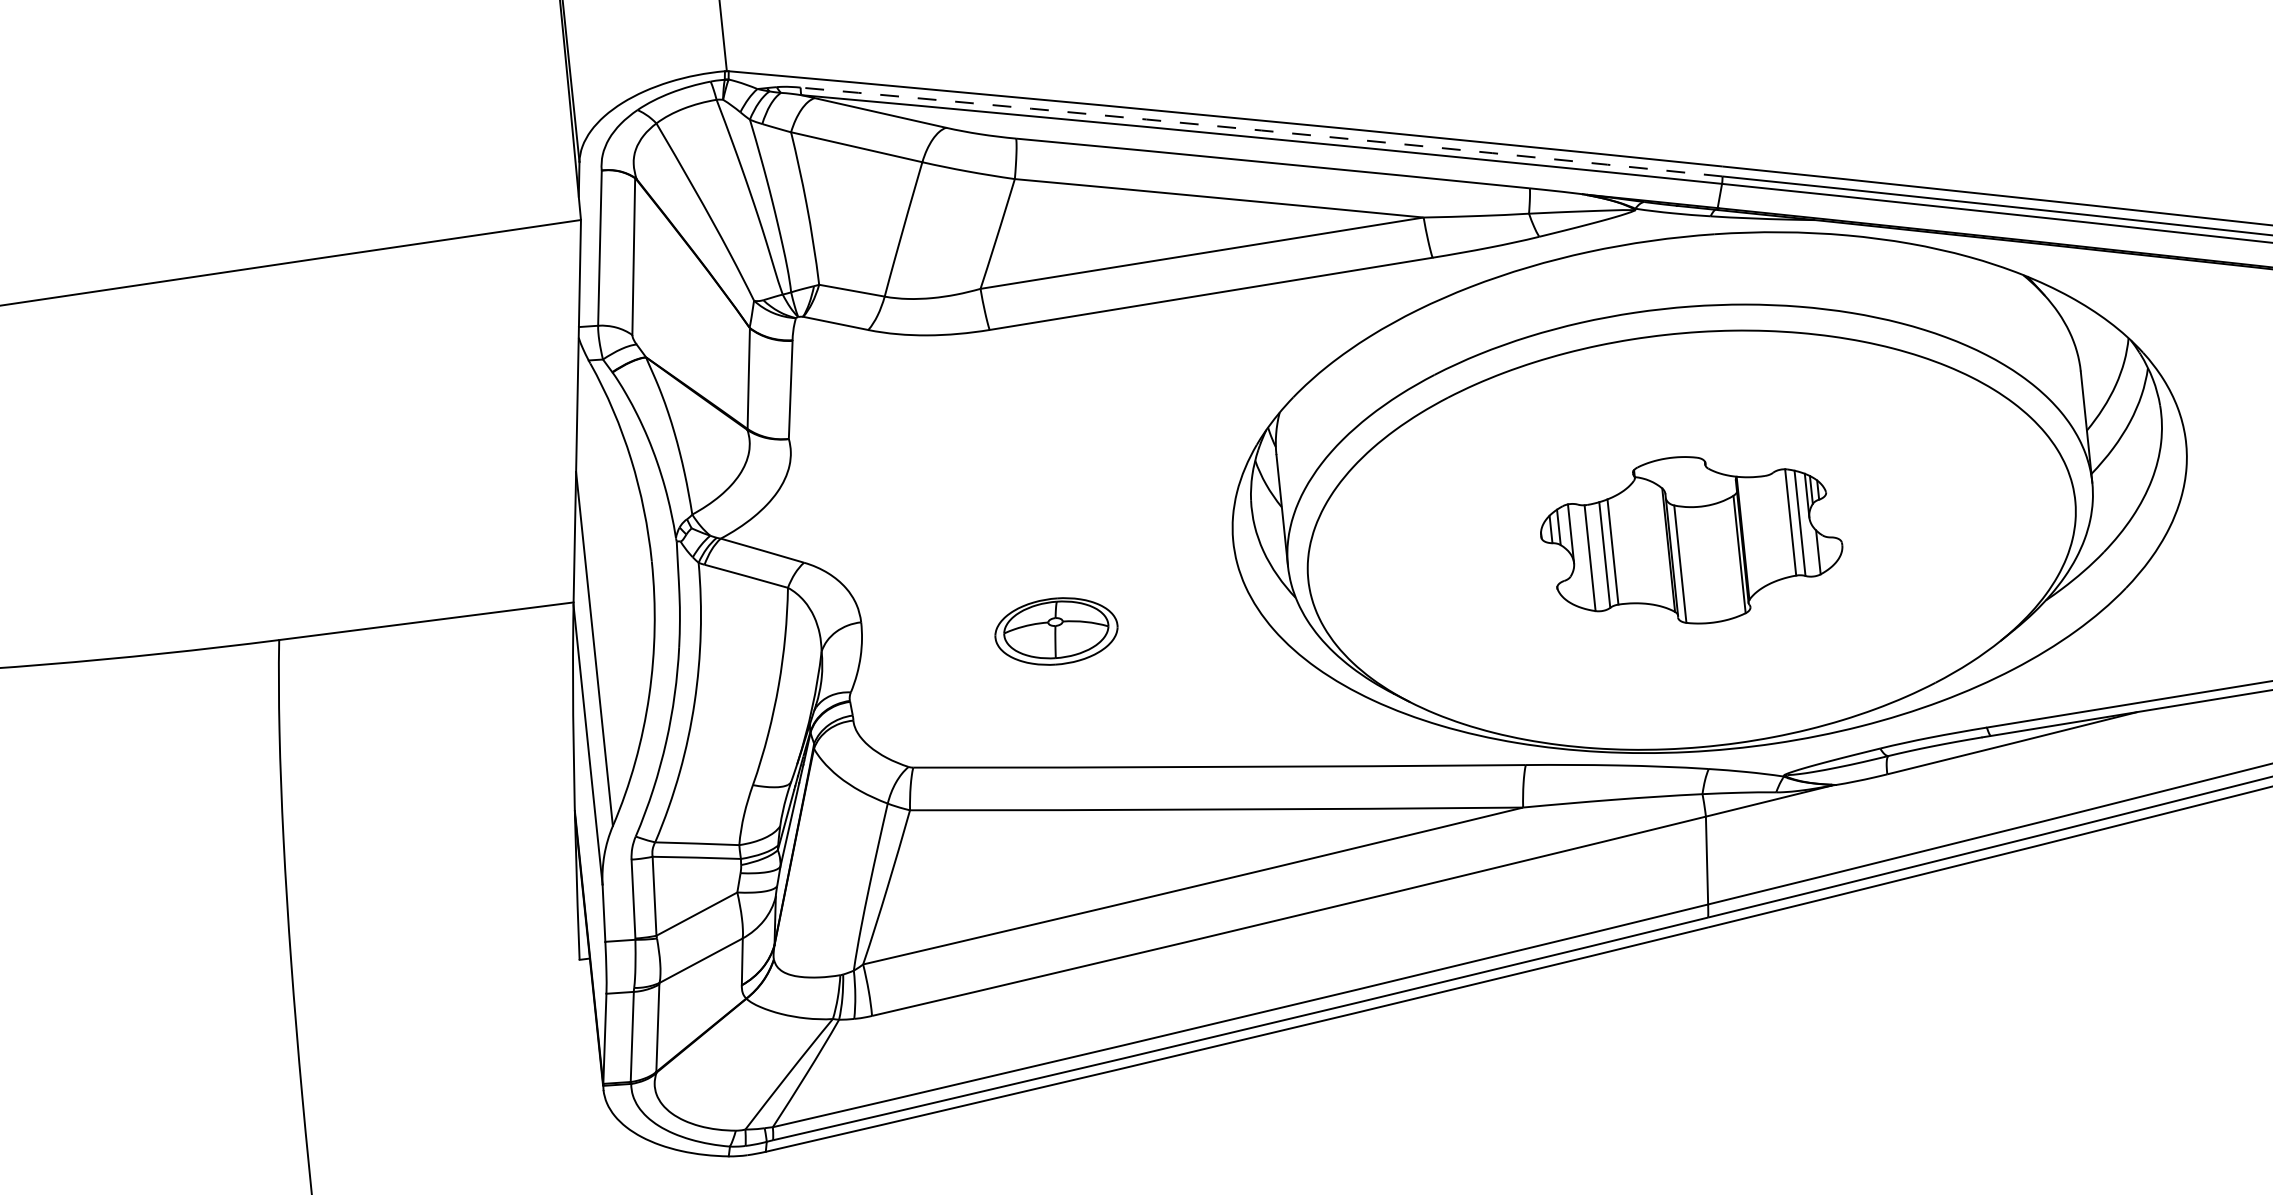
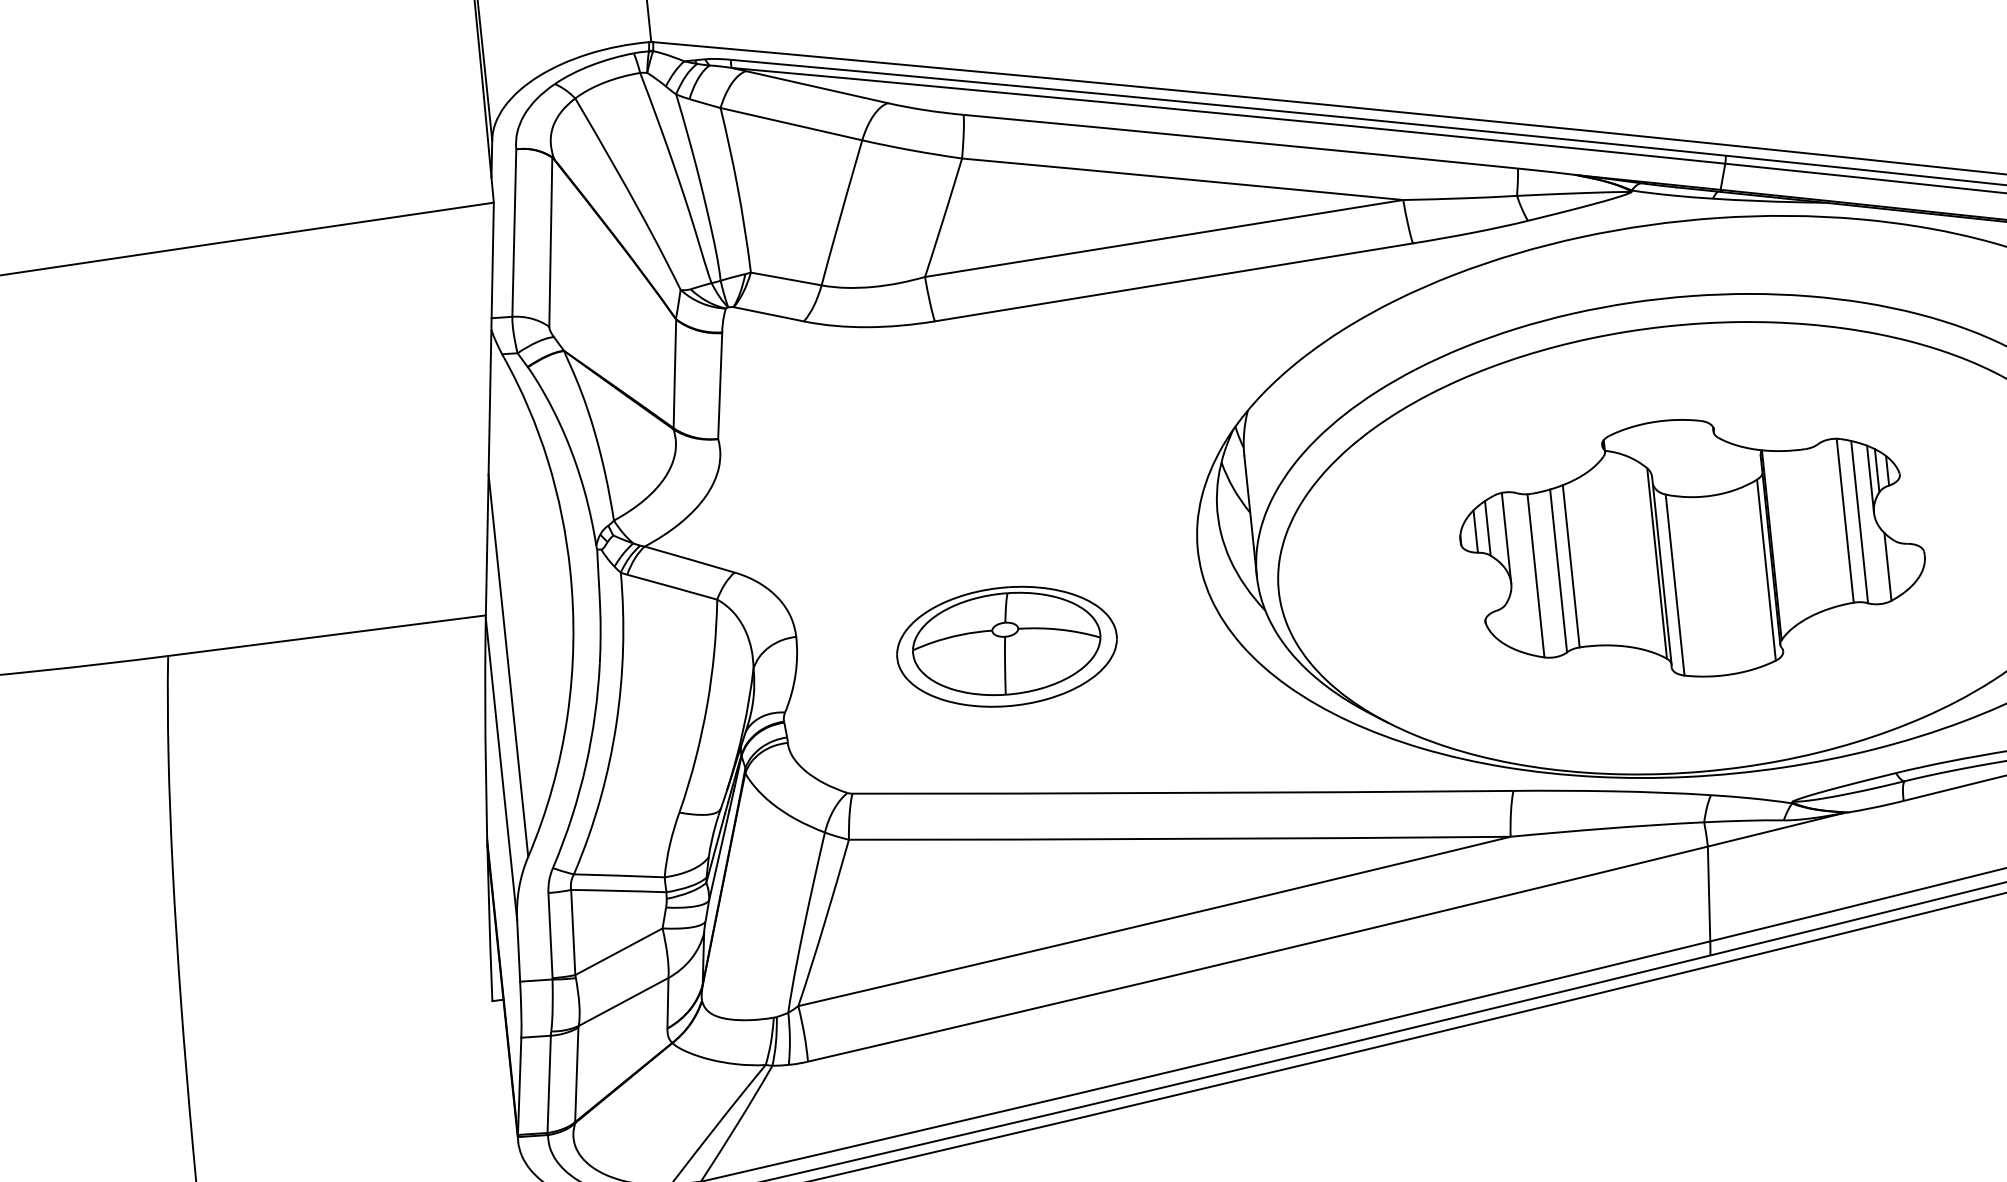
arc: (1261, 130) -> (1228, 106), dashed -> solid
part: (1691, 540) -> (1692, 548), size x1.43
part: (1056, 631) -> (1007, 646), size x1.67

